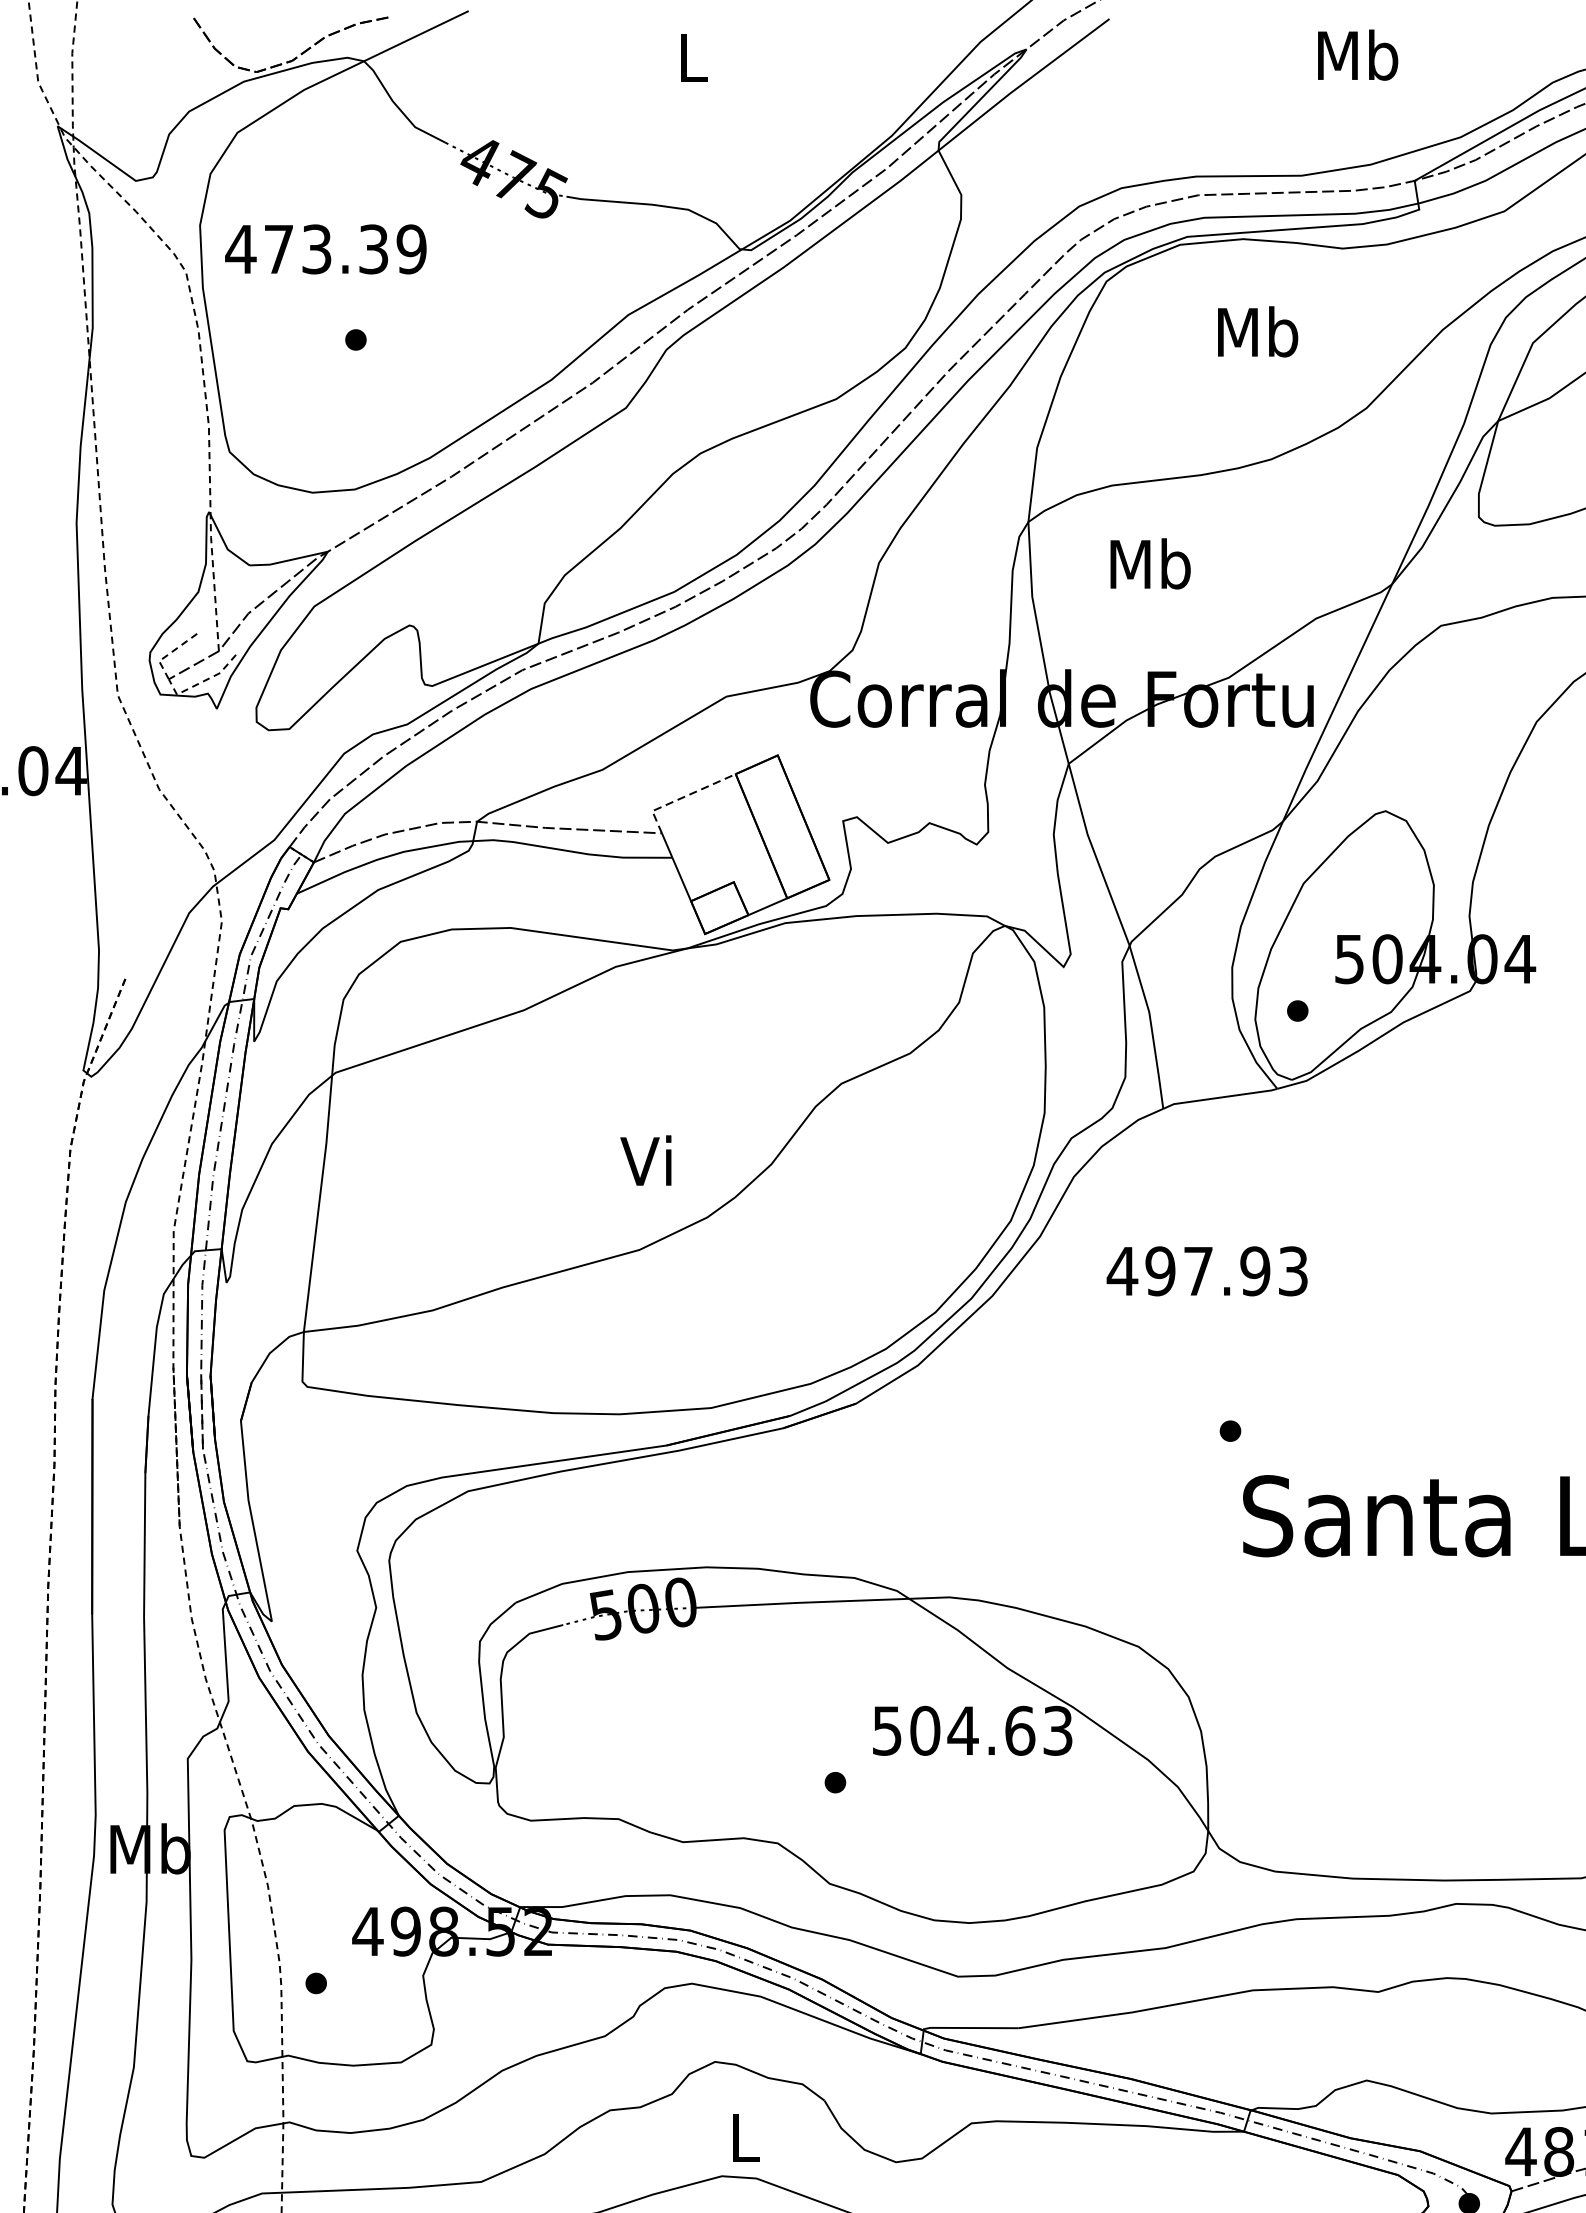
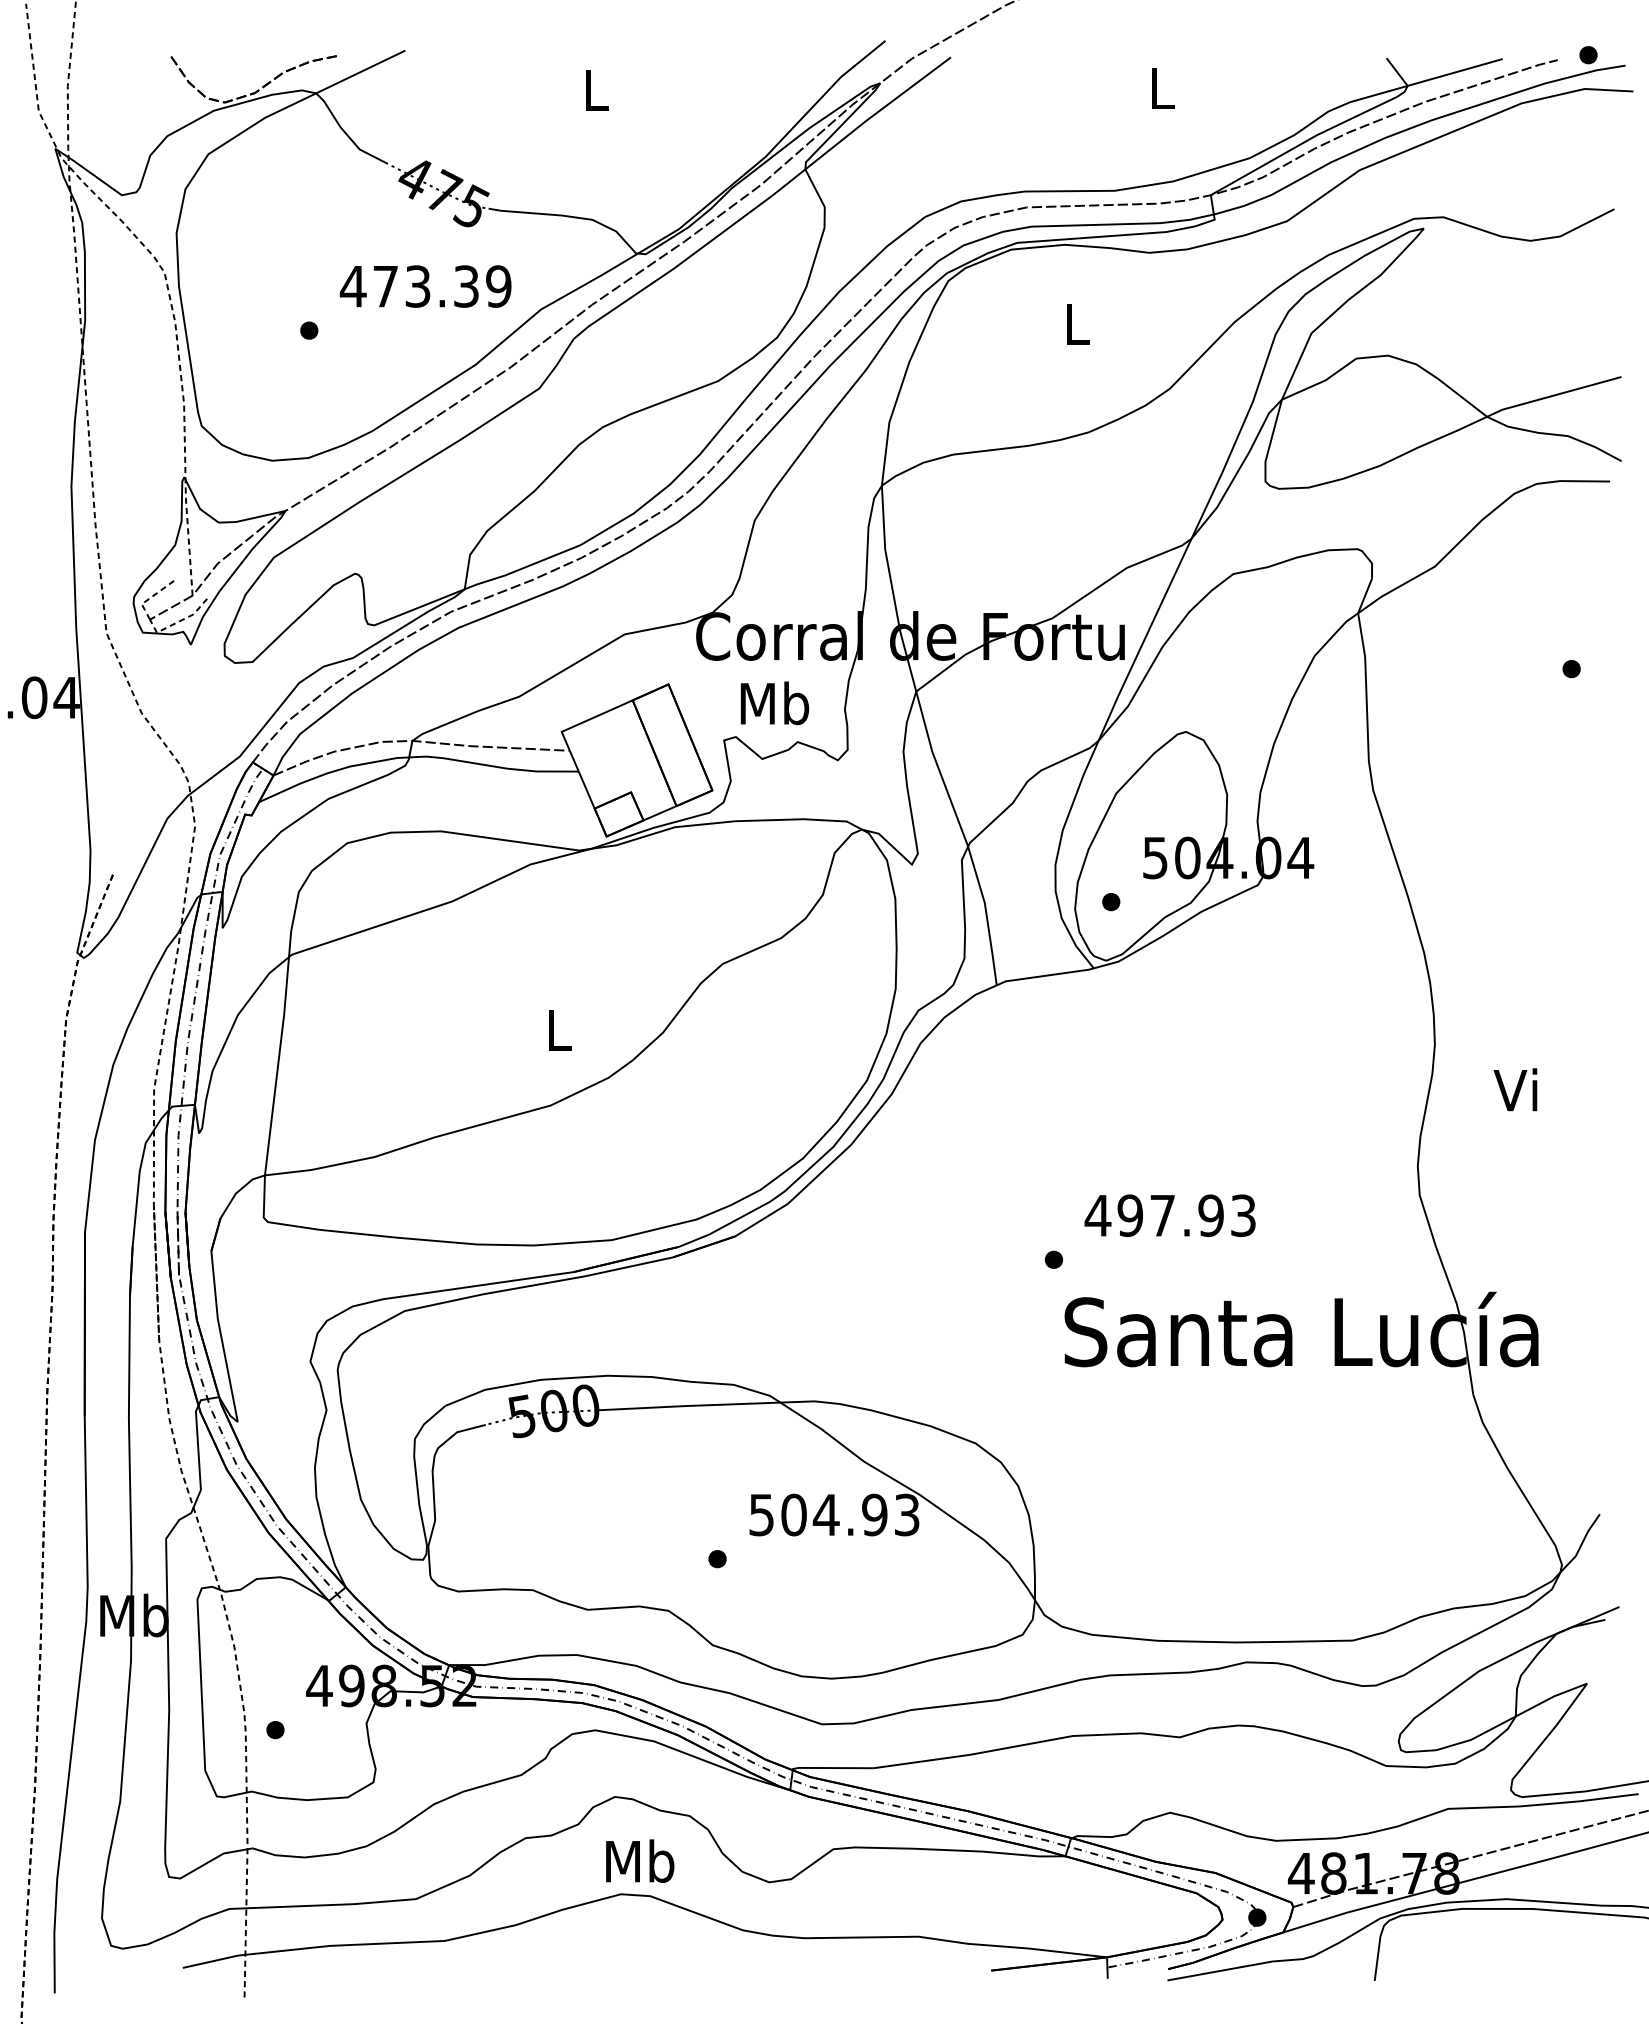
text: (1357, 54) -> (1162, 87), Mb -> L
text: (325, 249) -> (425, 286), moved
text: (1258, 331) -> (1077, 323), Mb -> L
text: (1150, 564) -> (774, 703), moved
line: (682, 797) -> (587, 720), dashed -> solid
text: (645, 1160) -> (555, 1029), Vi -> L
text: (1206, 1271) -> (1169, 1215), moved
text: (1019, 1730) -> (874, 1514), 504.63 -> 504.93
text: (744, 2136) -> (640, 1860), L -> Mb

